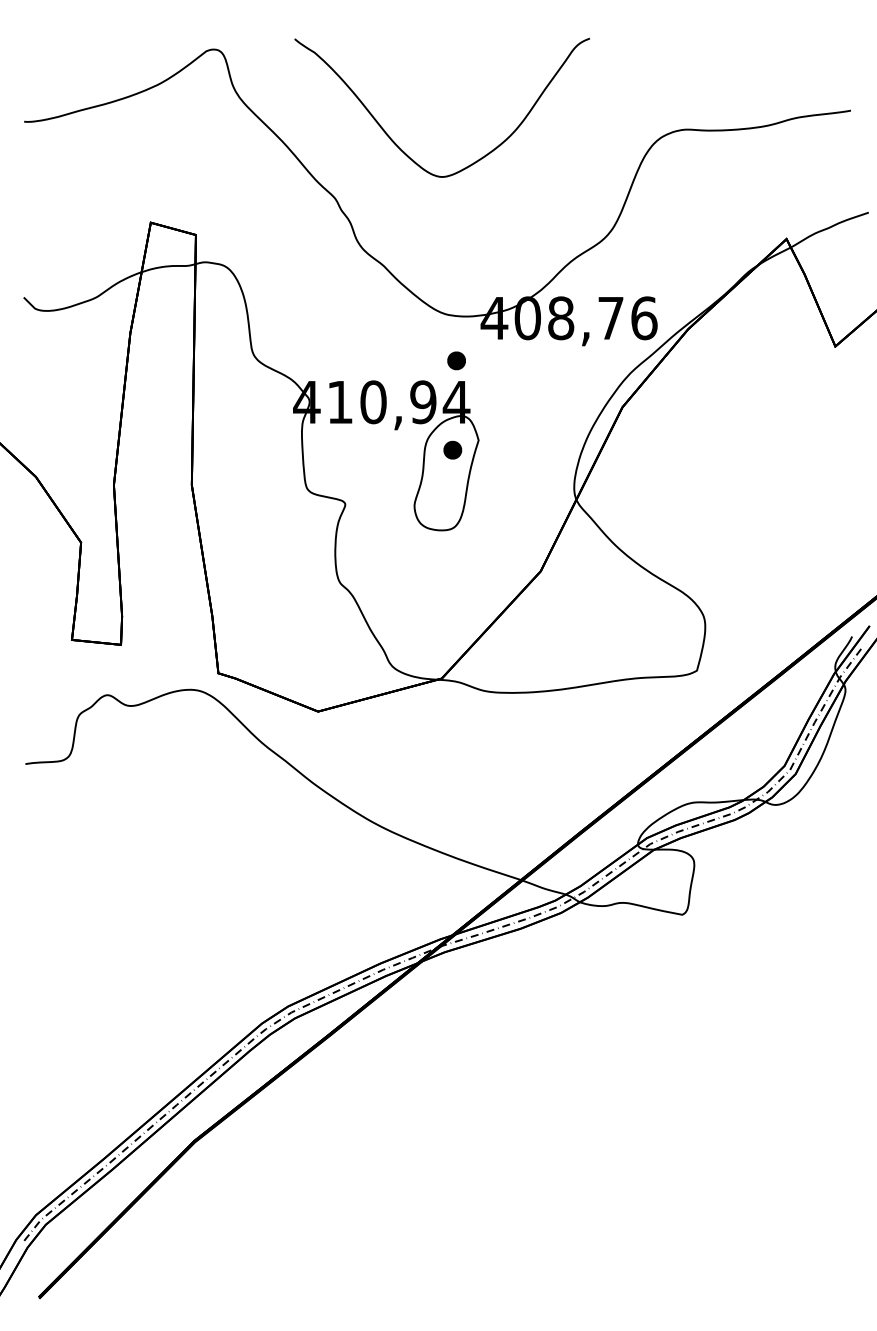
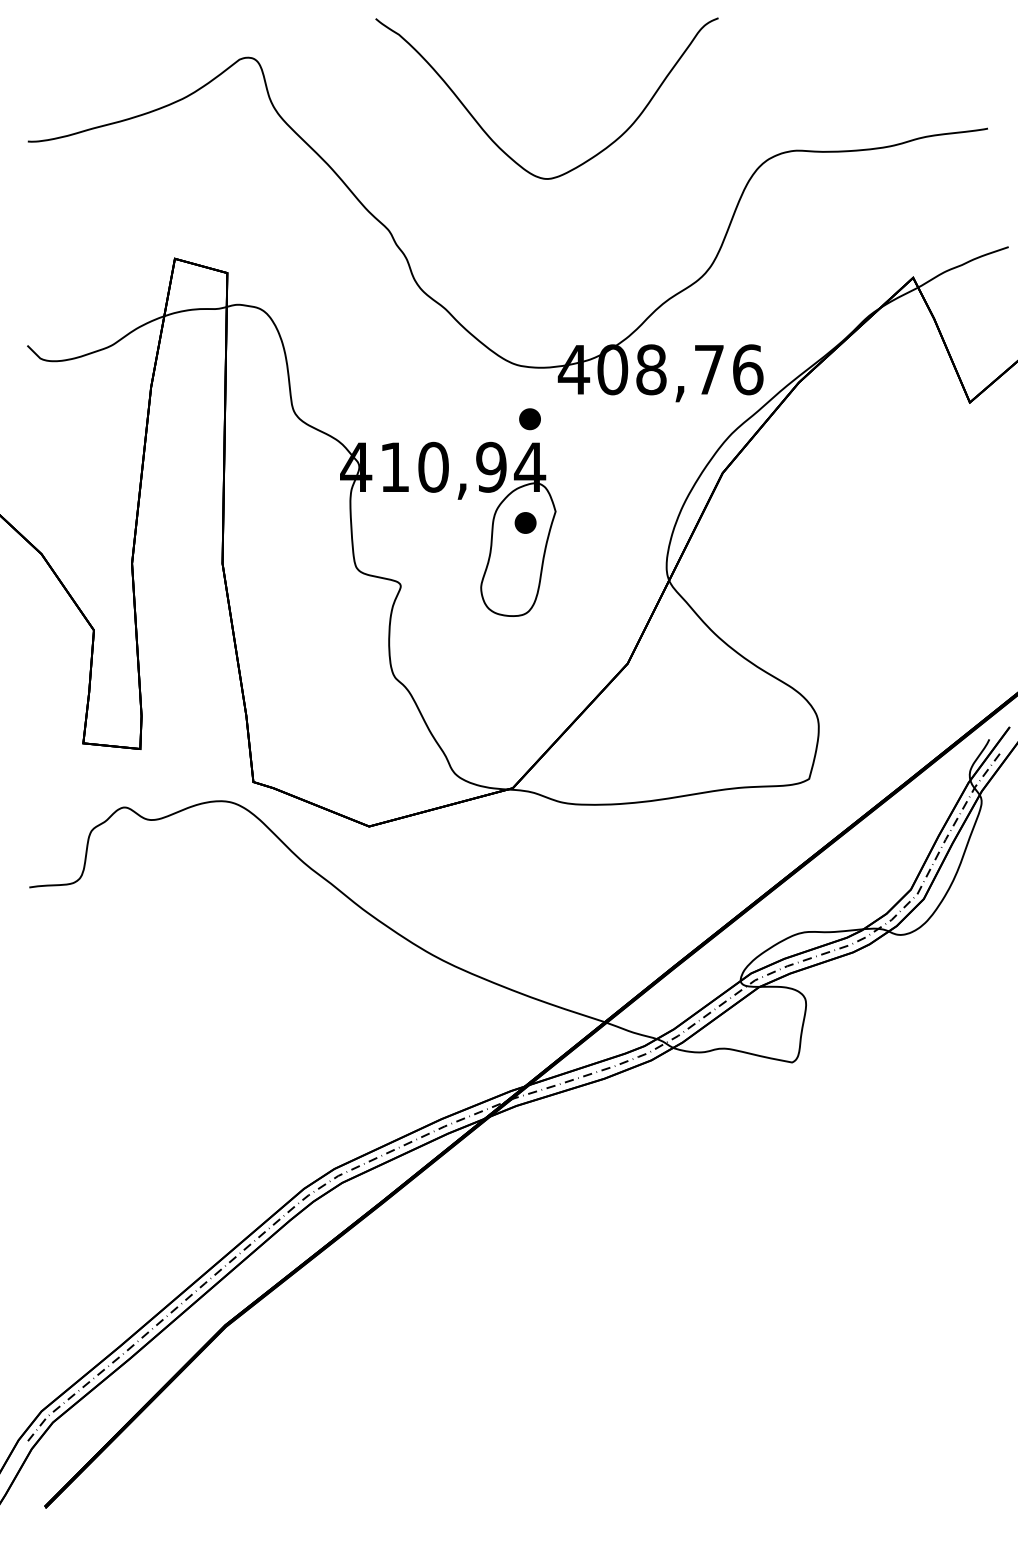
curve: (399, 146) -> (497, 143), moved

